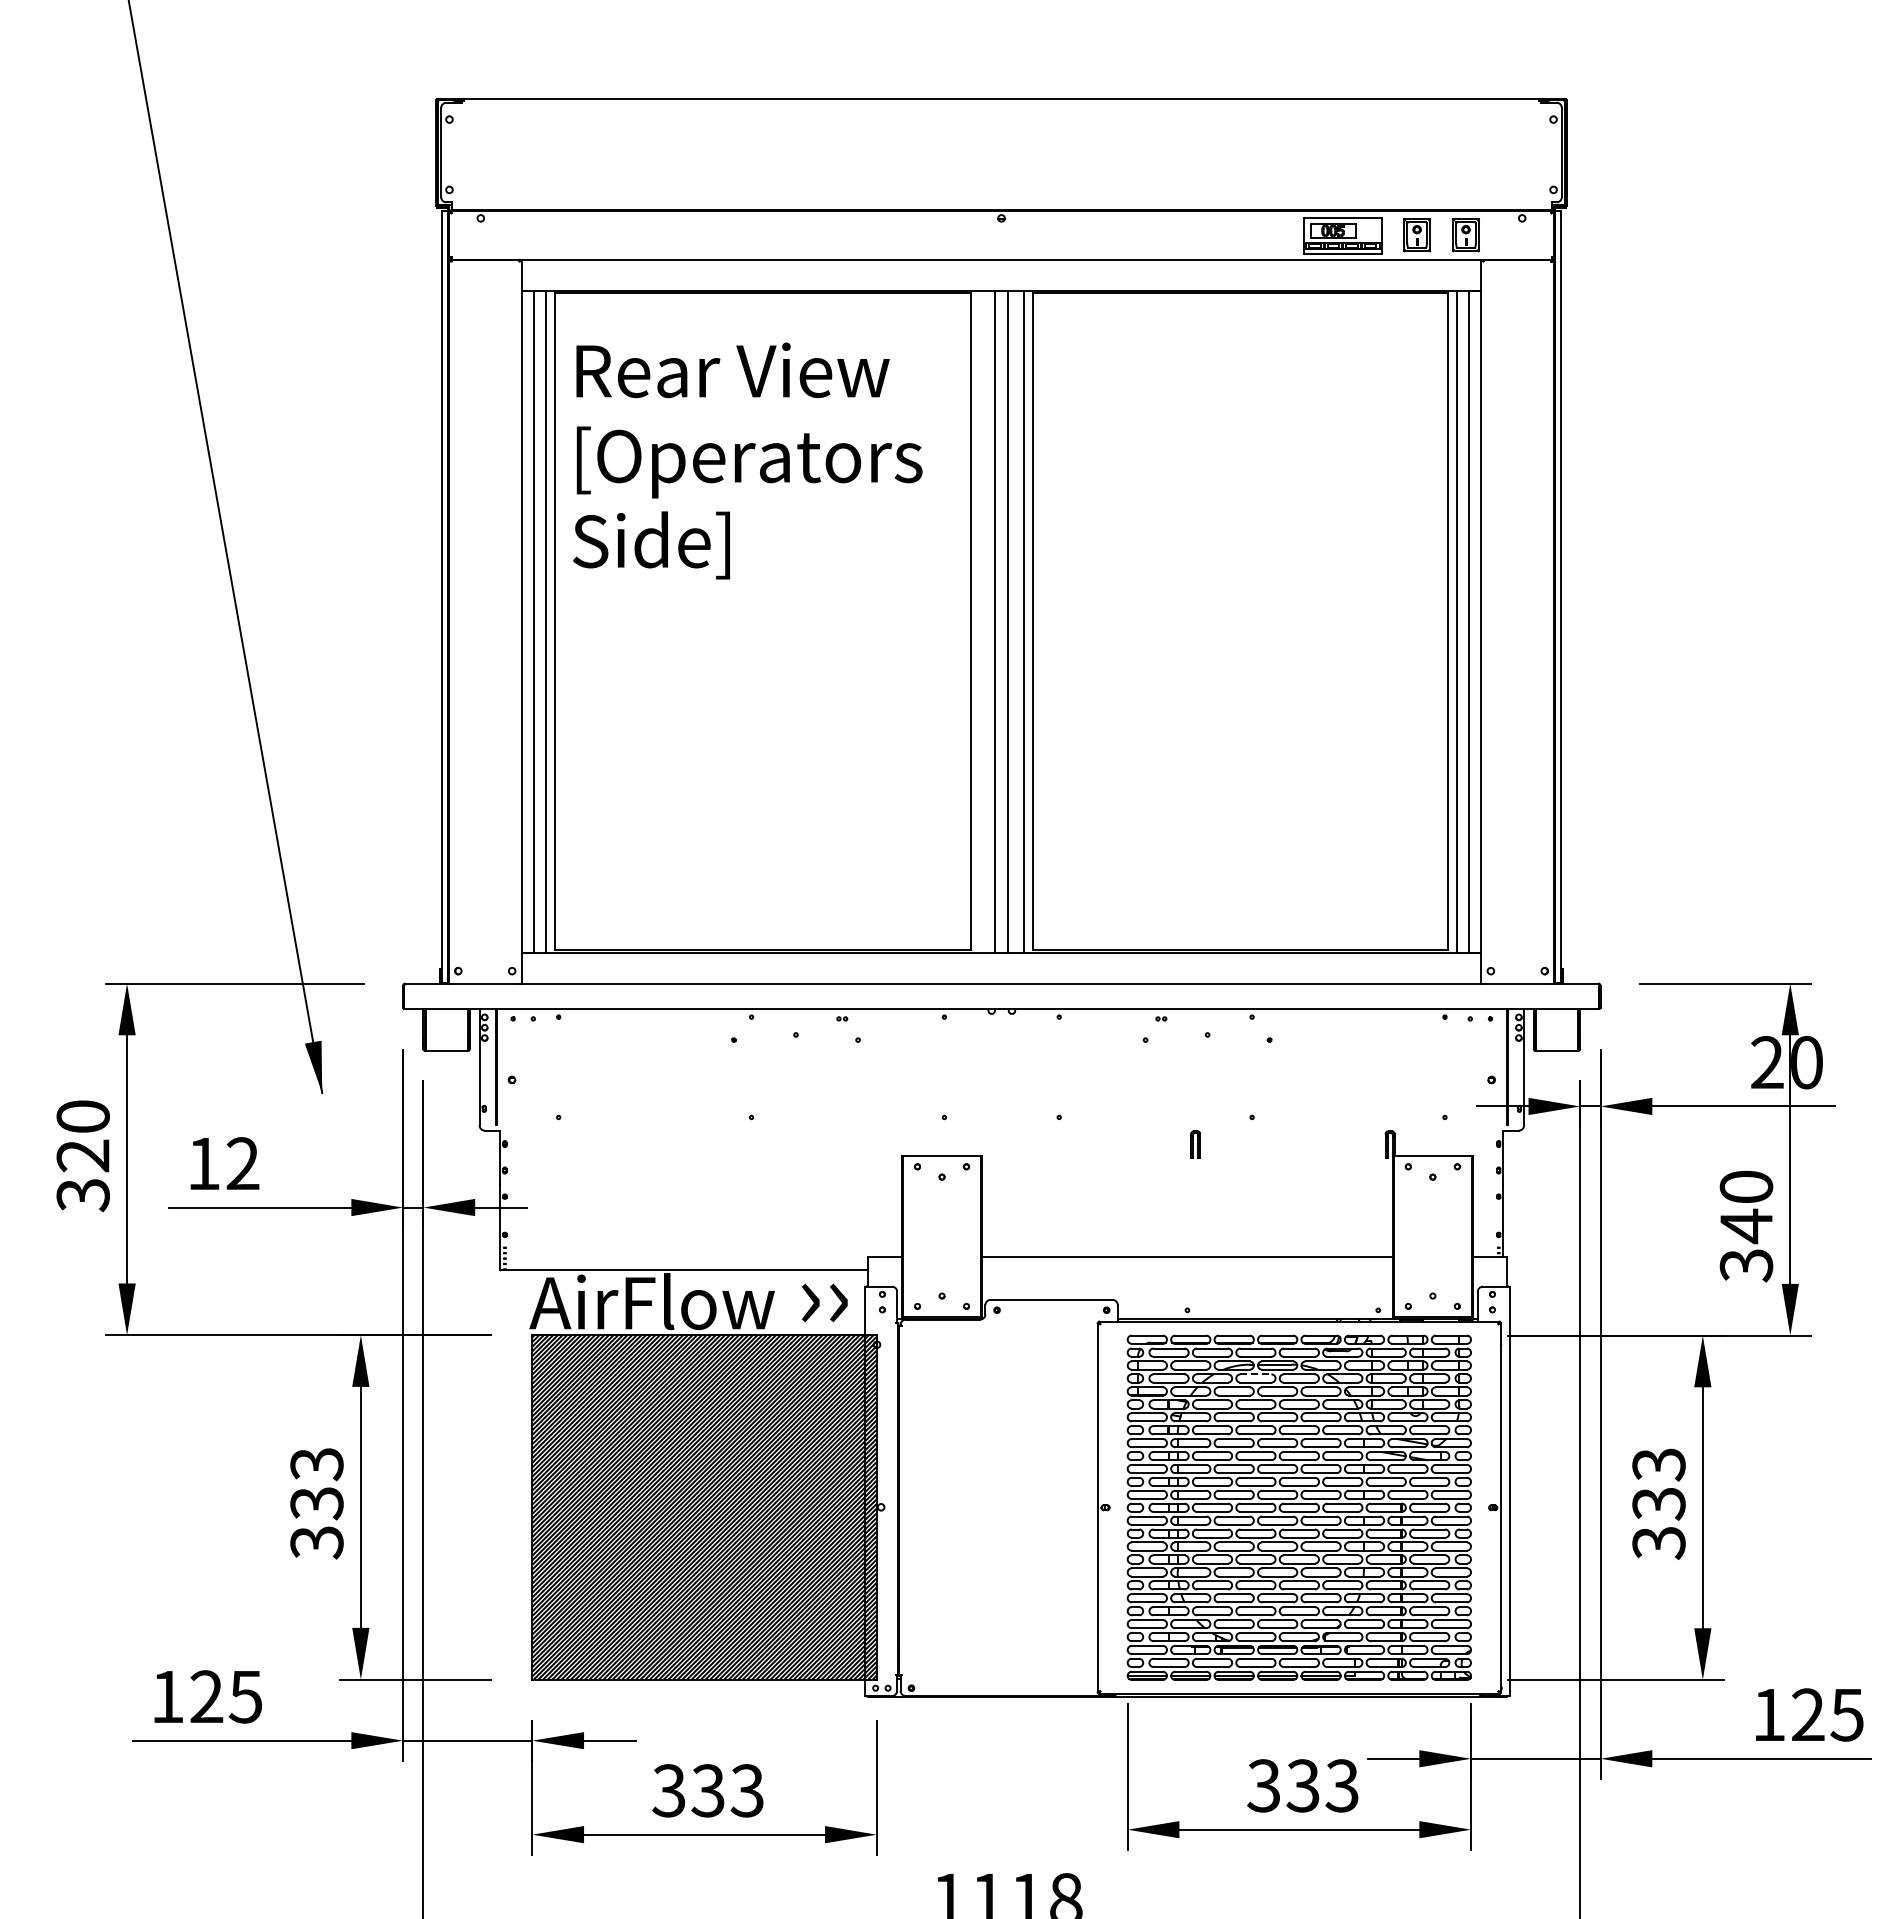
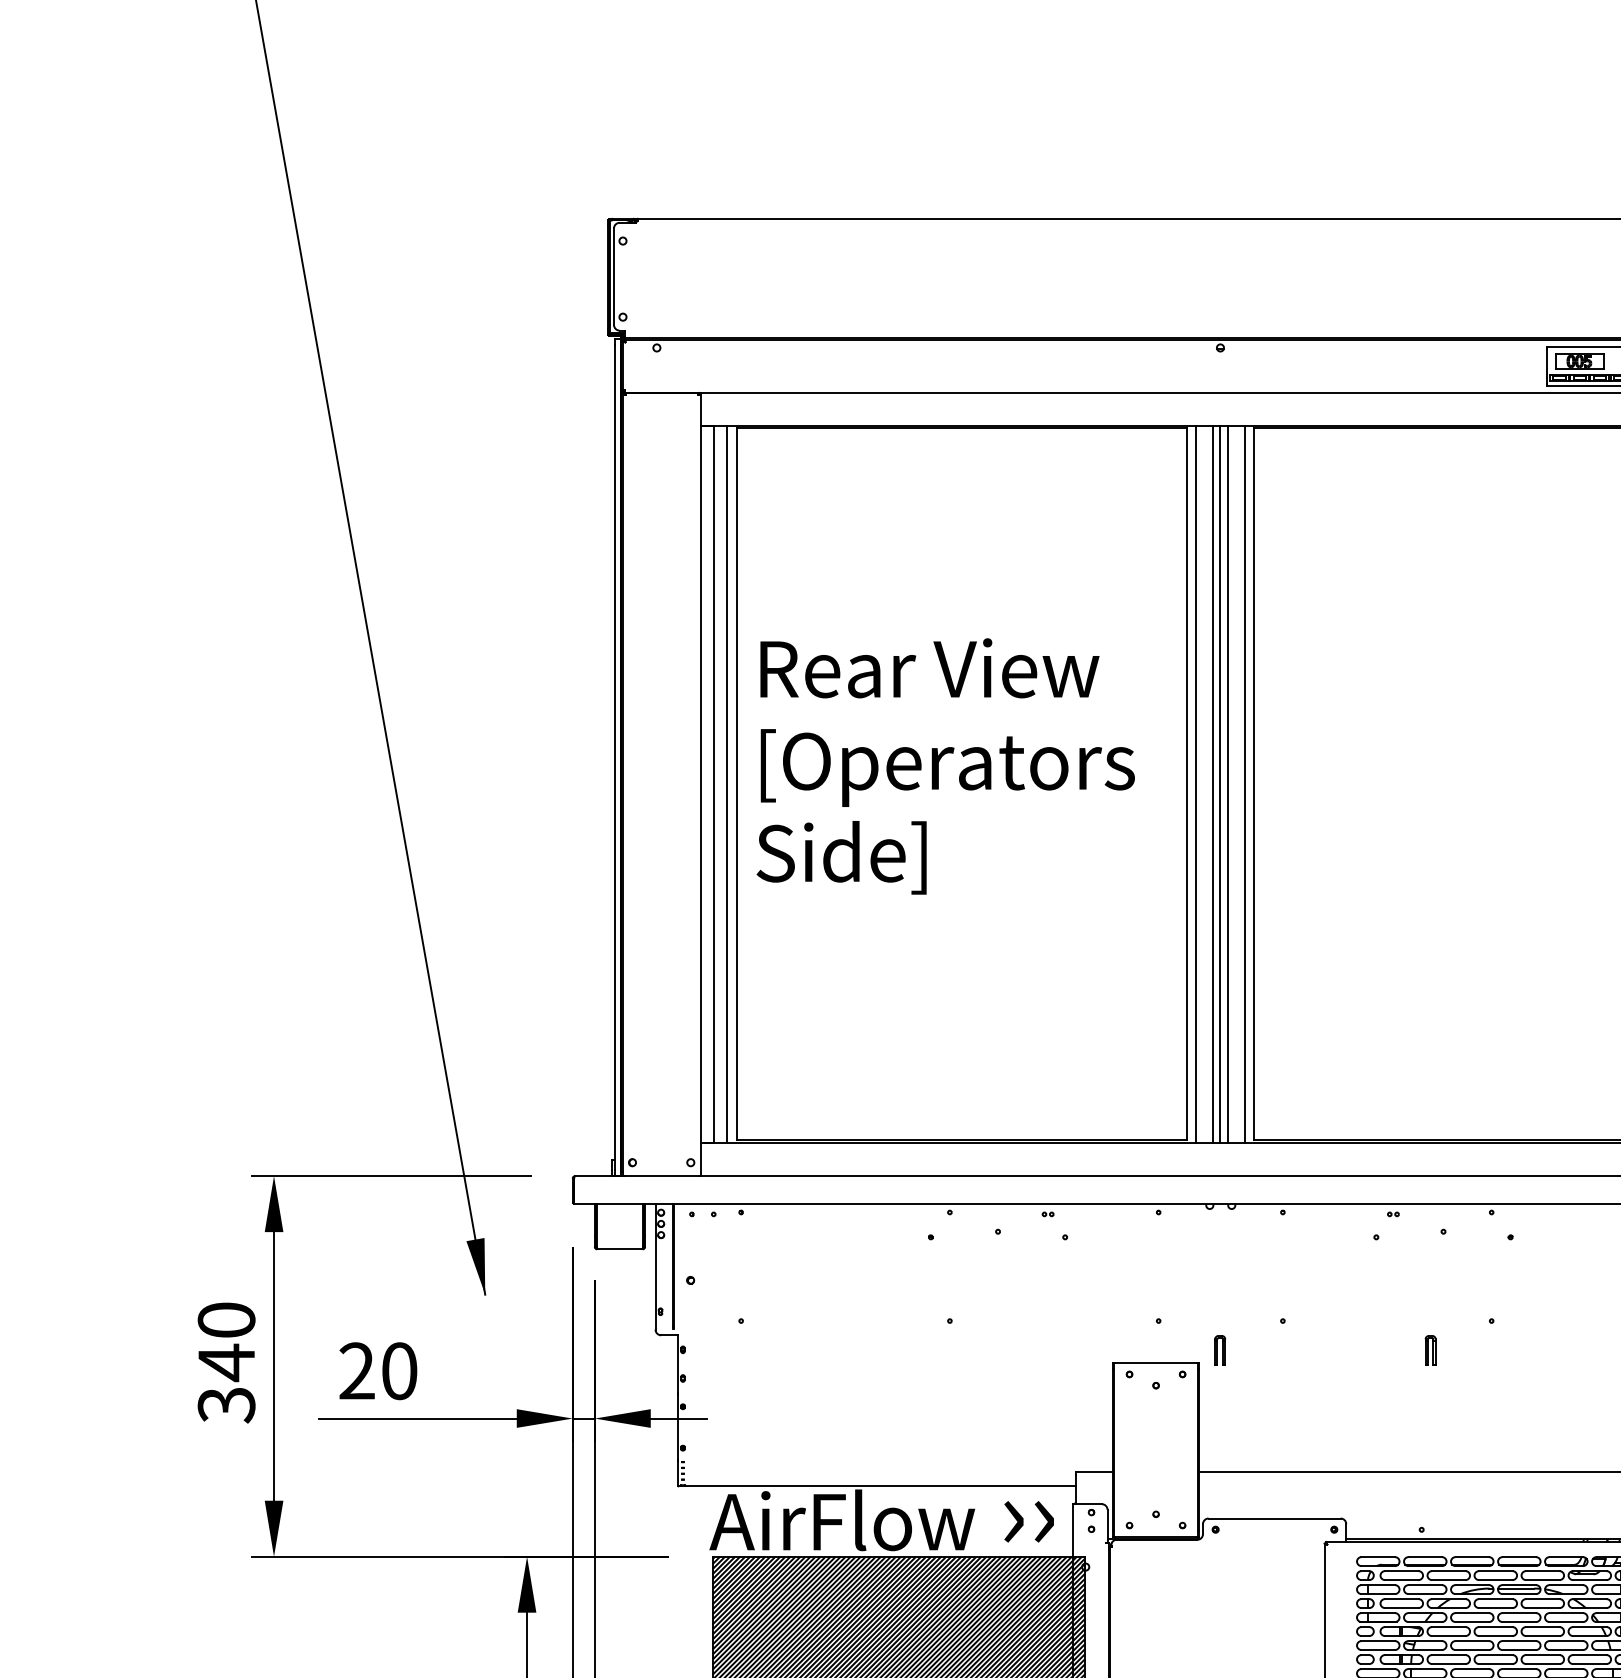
text: (747, 460) -> (945, 765), moved
line: (979, 621) -> (1196, 784), added
line: (1001, 621) -> (1220, 784), added
part: (1000, 1144) -> (1219, 1350), added
text: (82, 1155) -> (225, 1362), 320 -> 340
text: (223, 1163) -> (378, 1370), 12 -> 20
line: (1255, 1374) -> (1495, 1599), dashed -> solid

